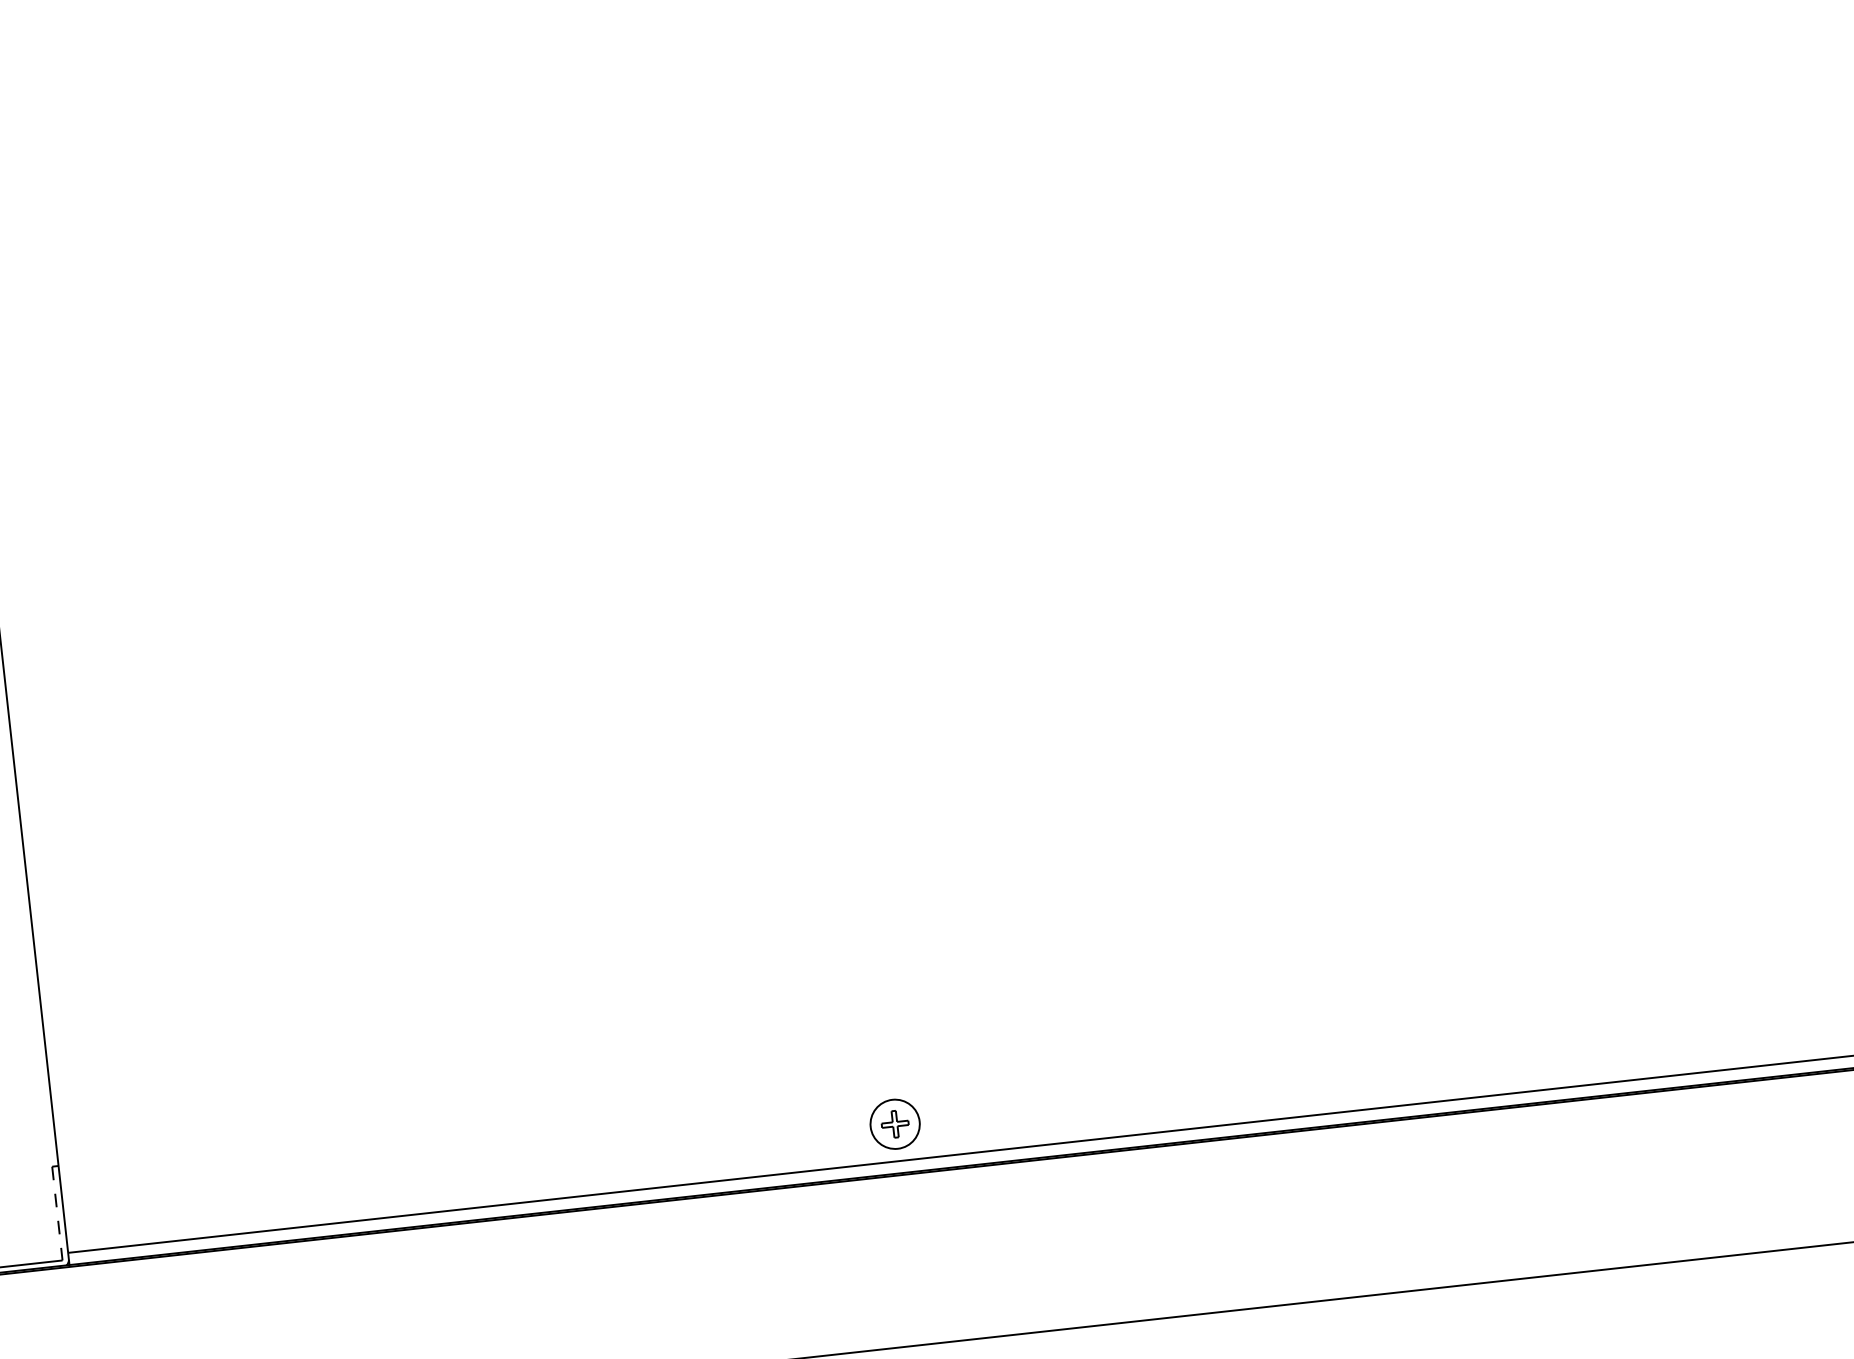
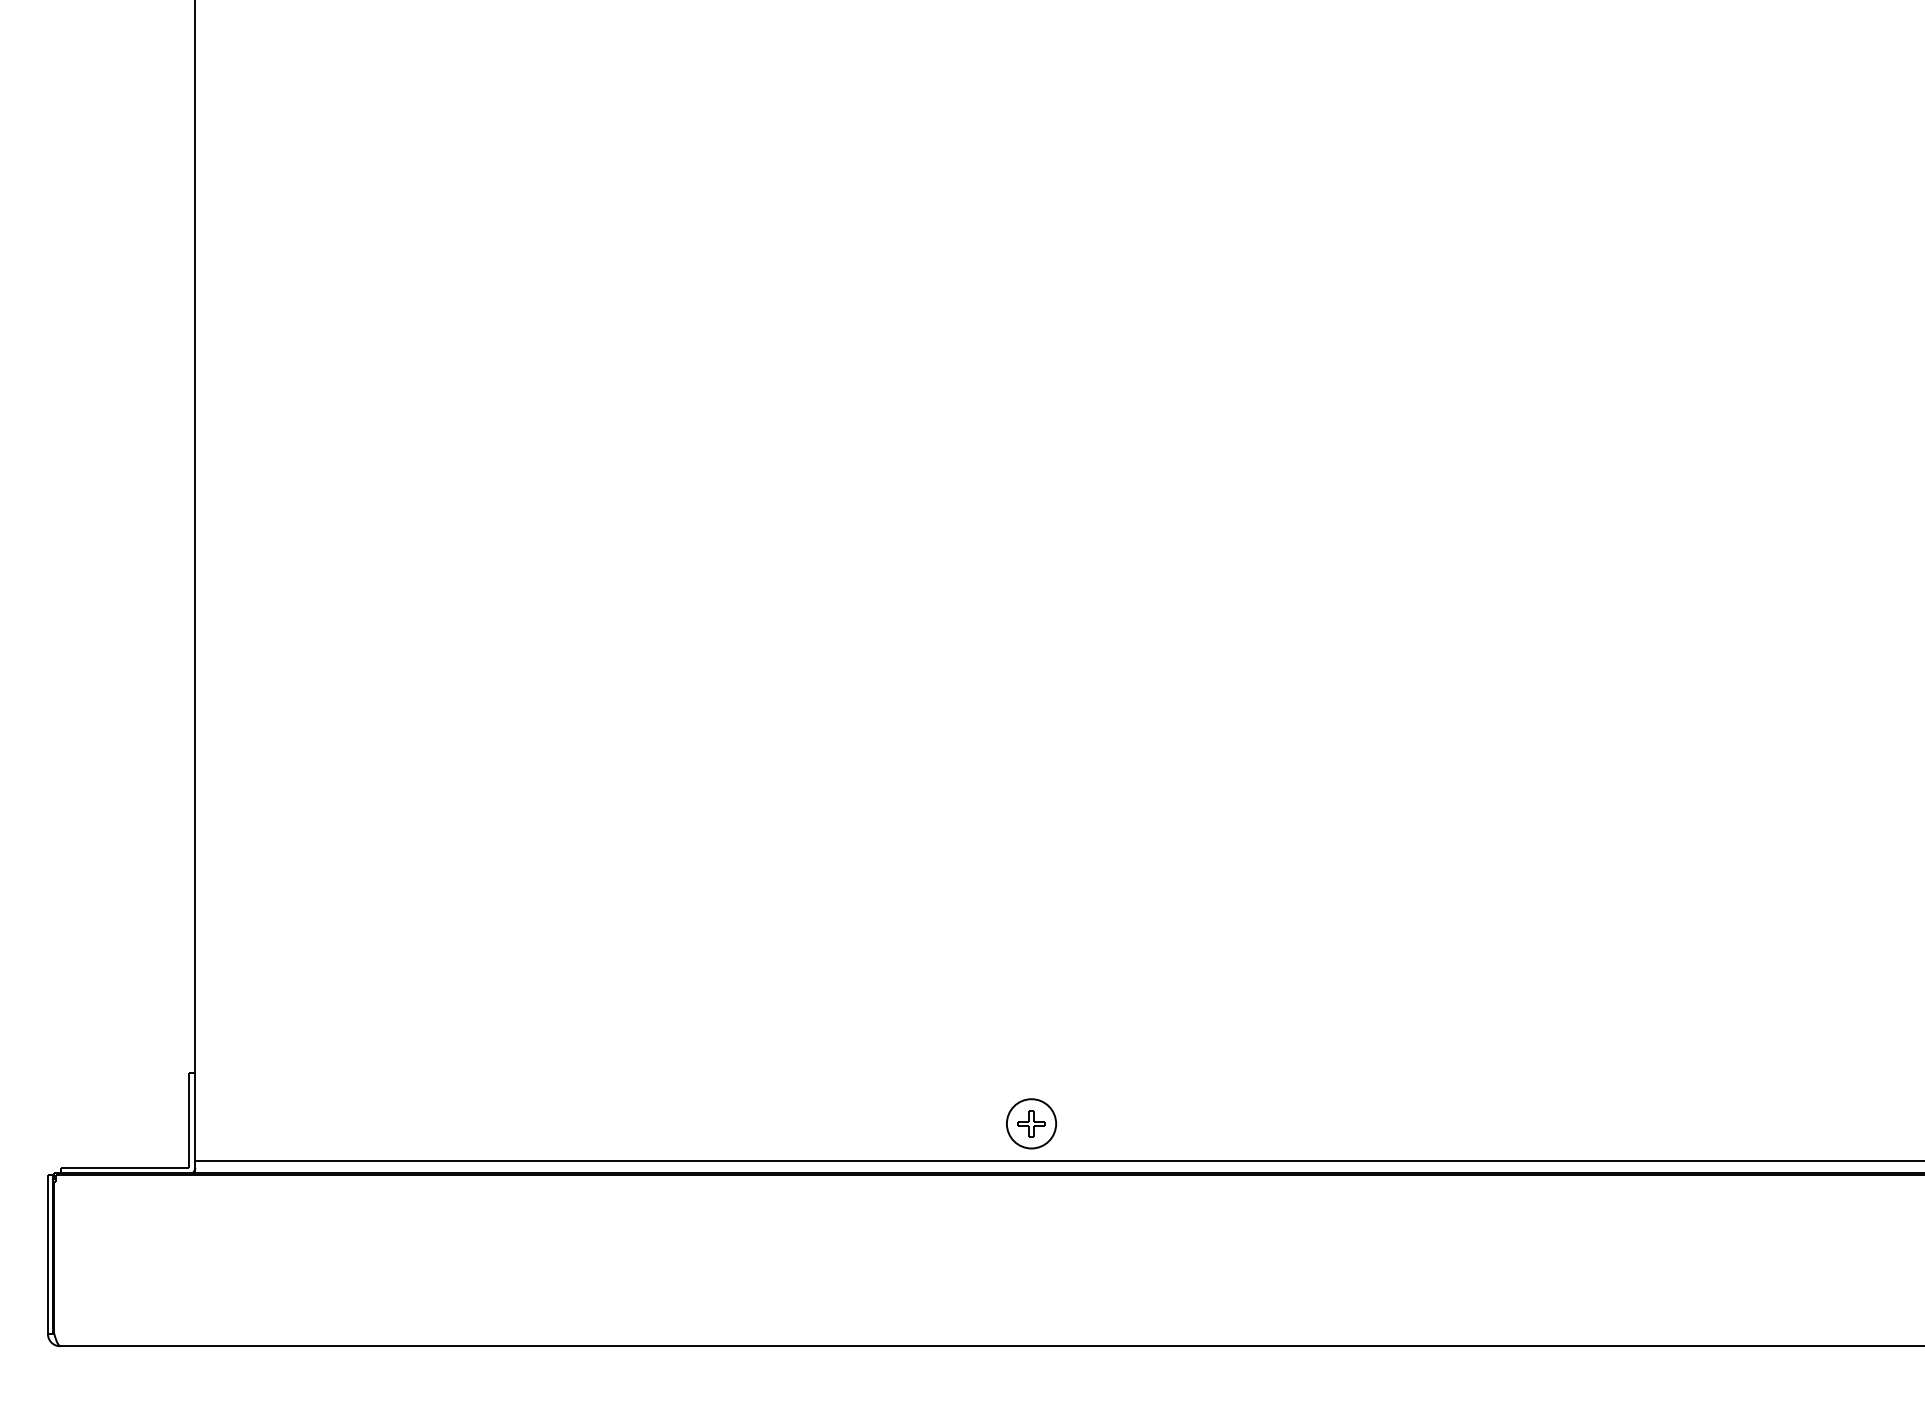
line: (57, 1214) -> (189, 1121), dashed -> solid

